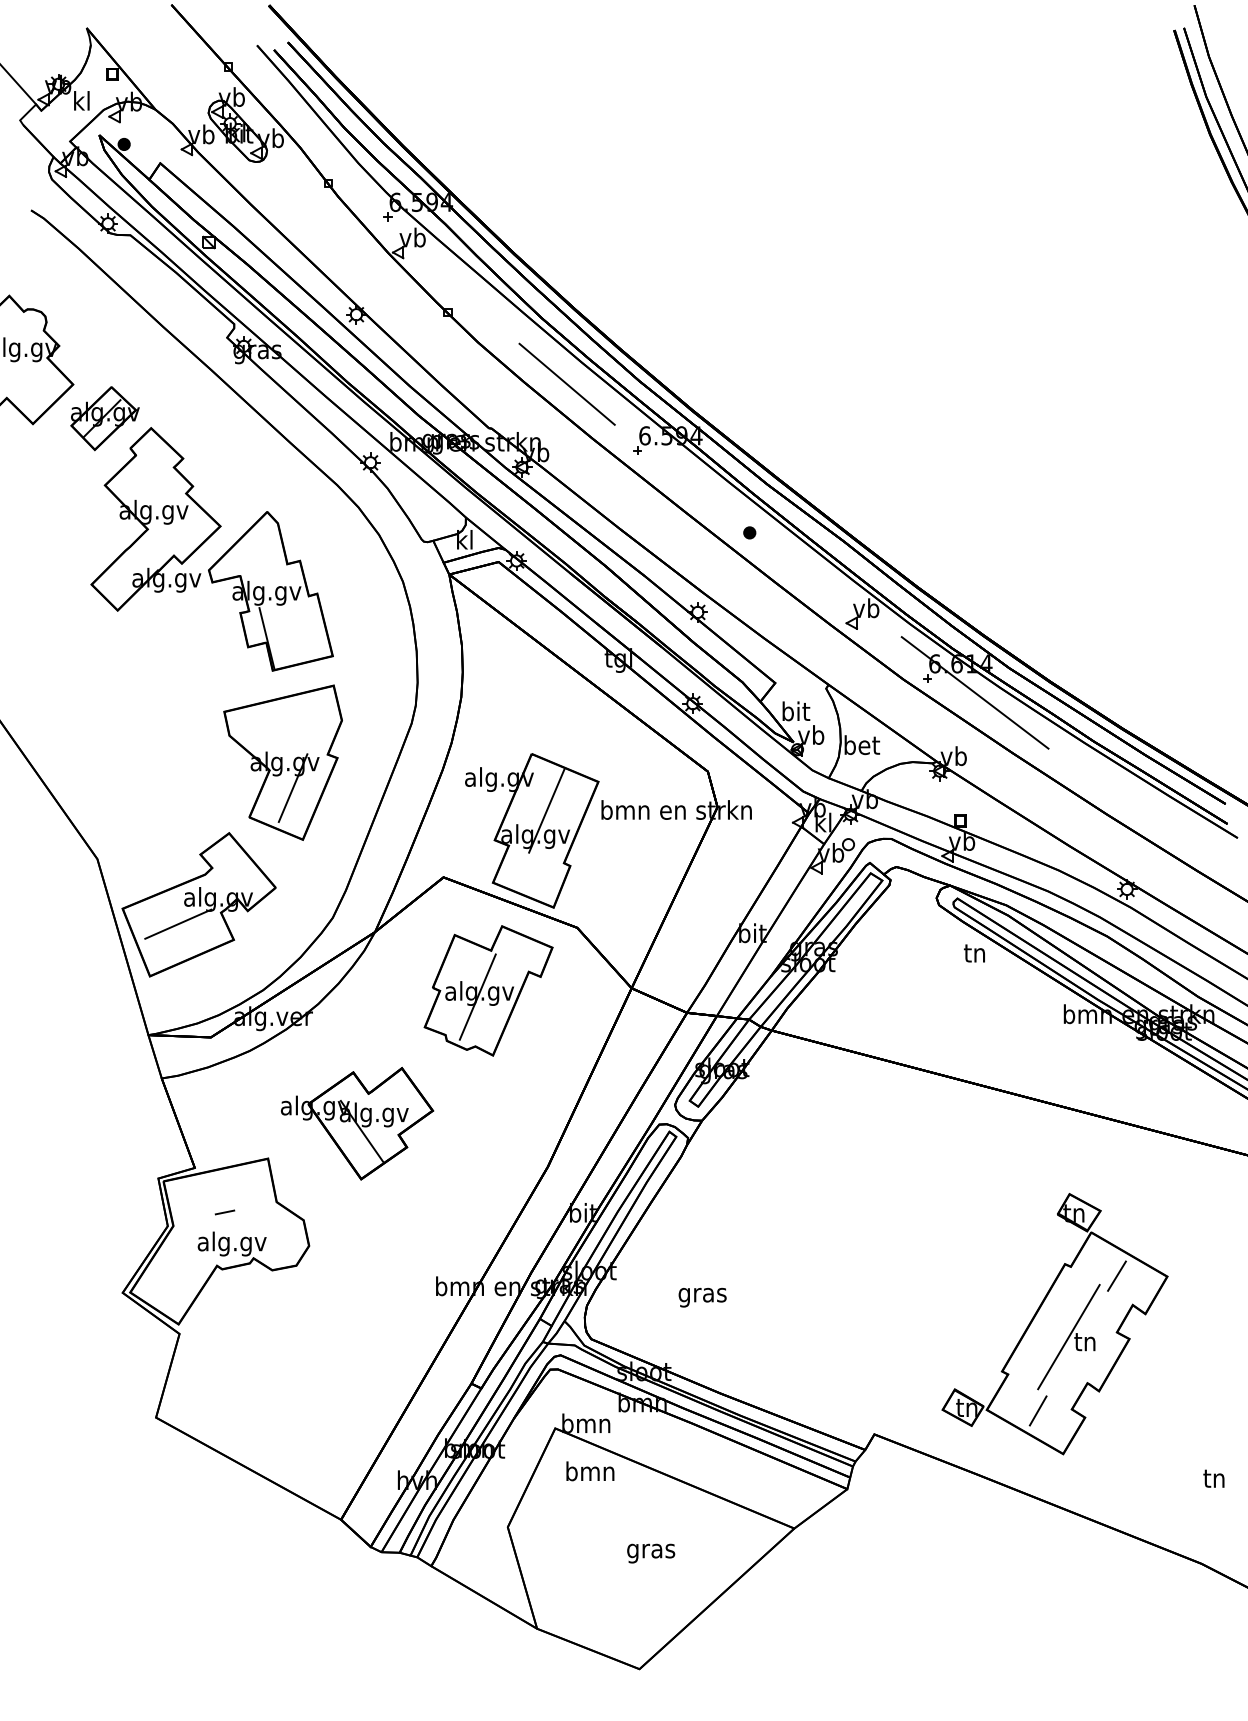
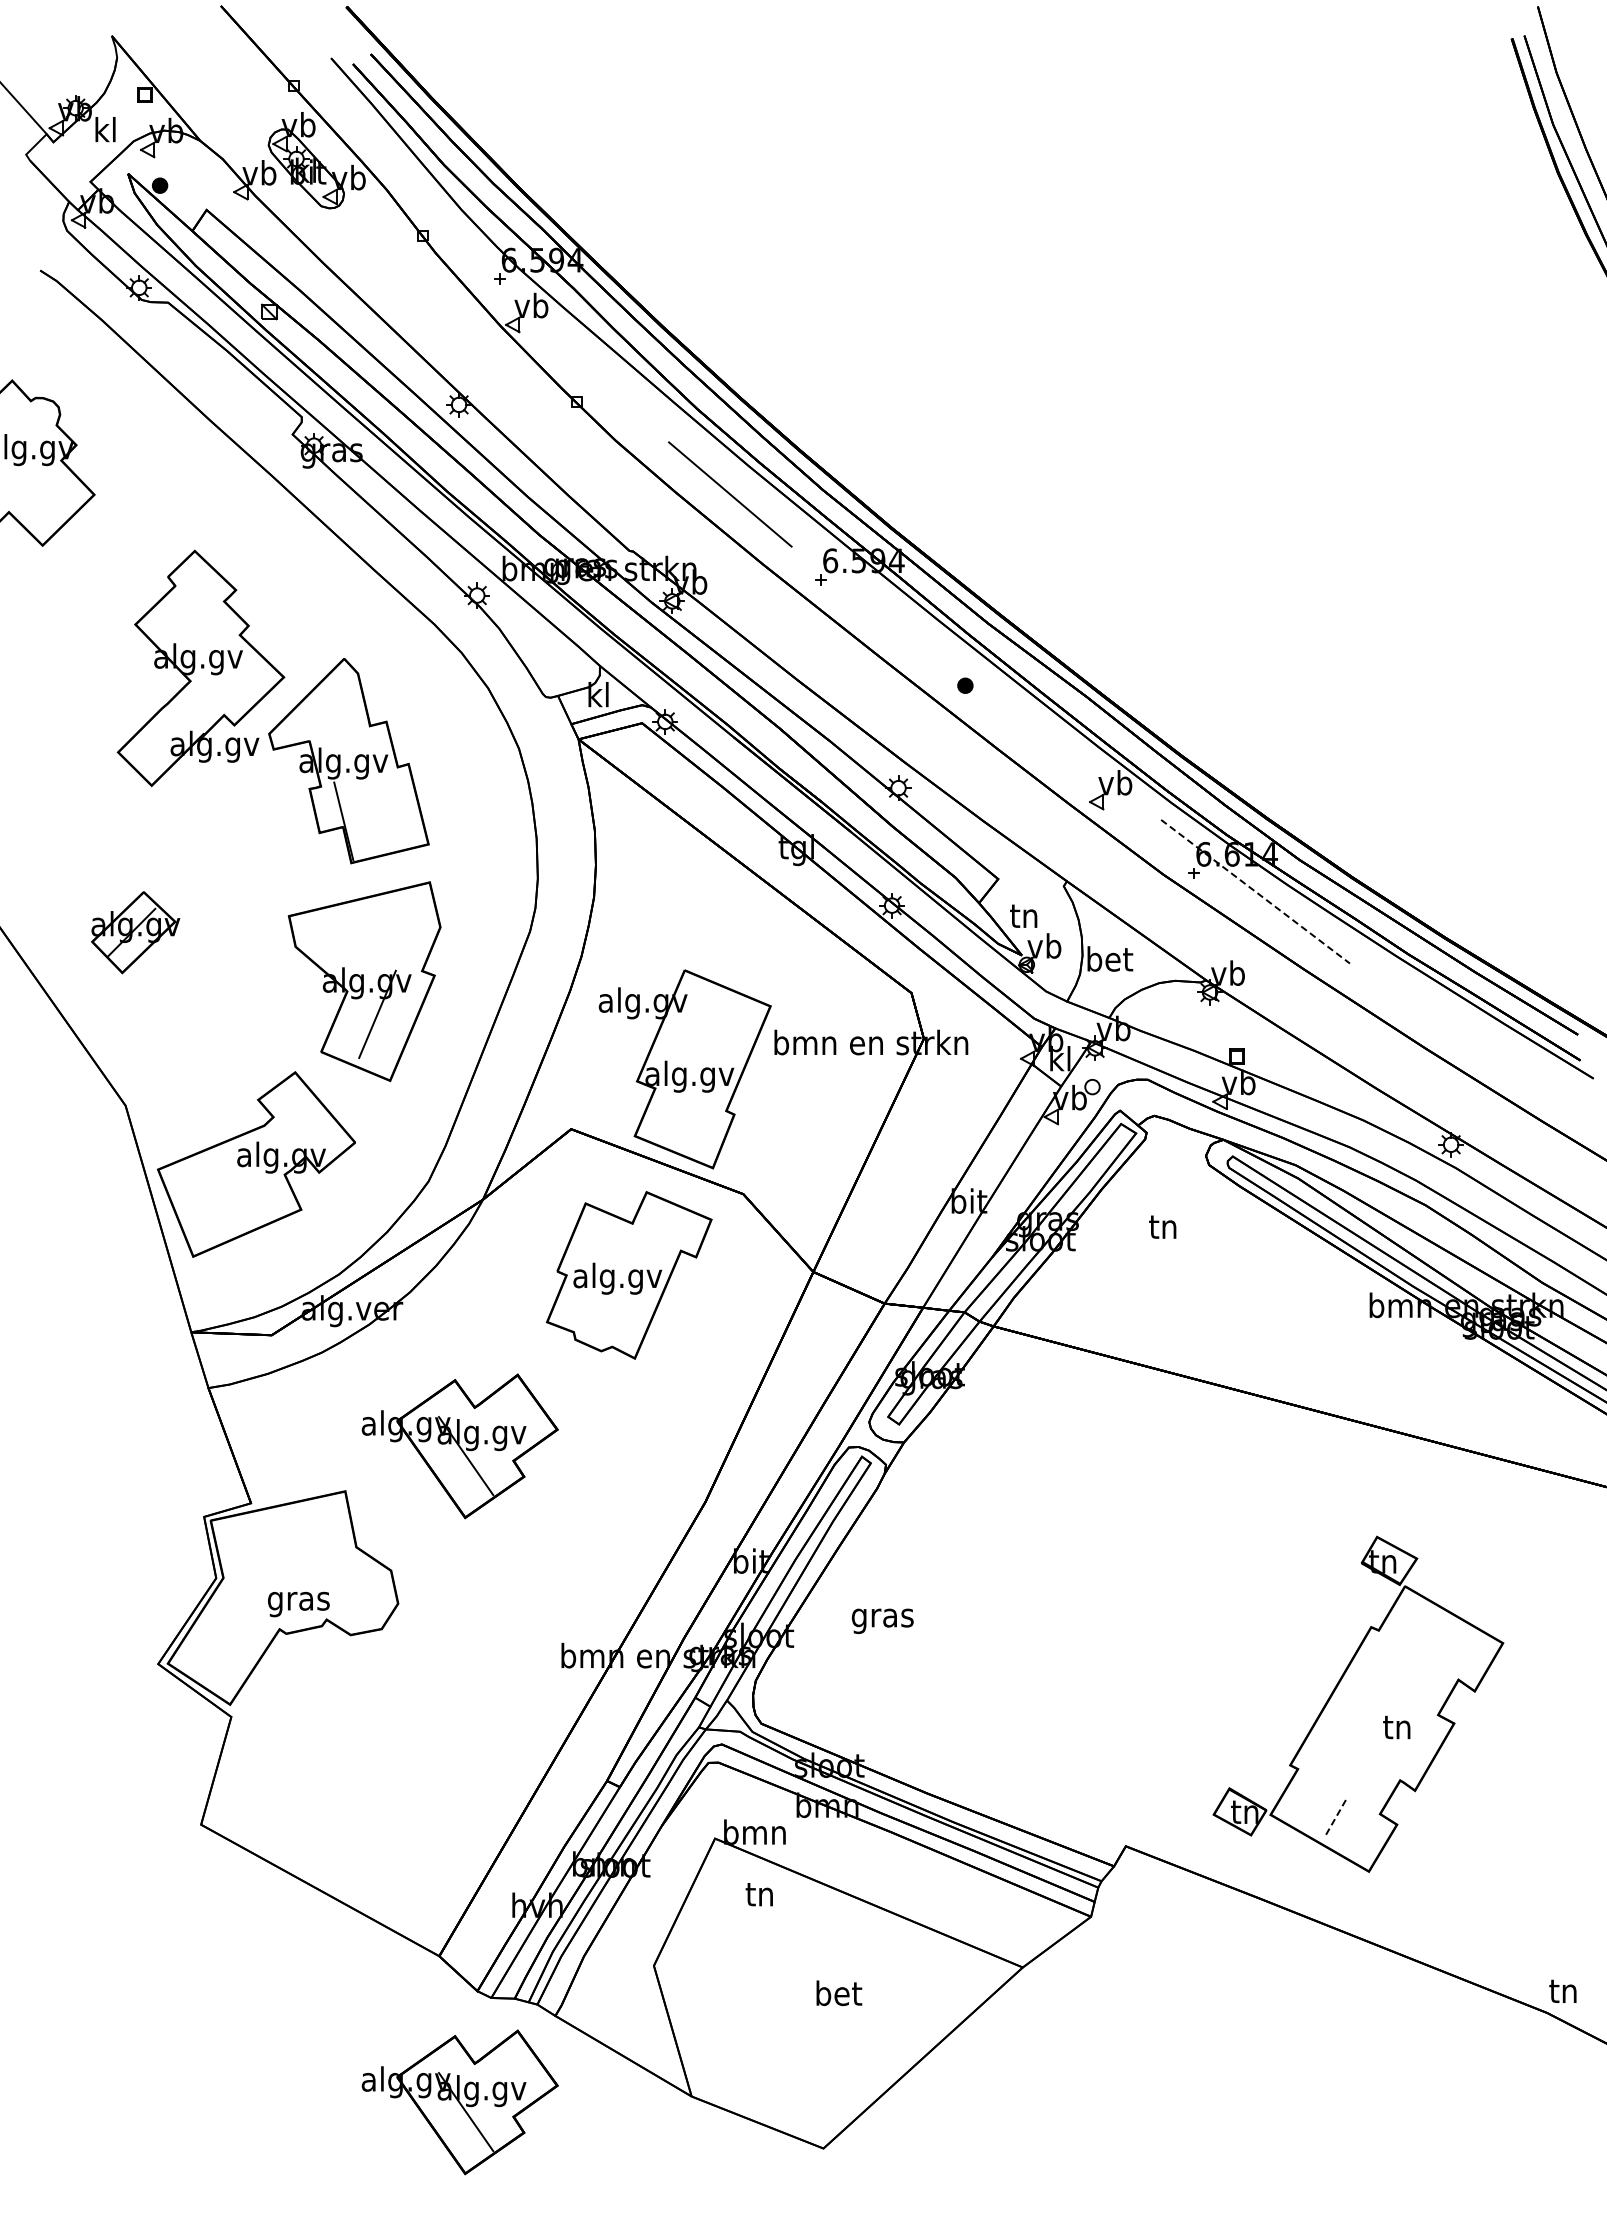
part: (105, 418) -> (135, 932), moved
line: (975, 692) -> (1255, 891), solid -> dashed
text: (796, 711) -> (1025, 915), bit -> tn
line: (546, 810) -> (703, 1043), removed
line: (178, 924) -> (229, 1189), removed
text: (974, 952) -> (1162, 1226), moved
line: (477, 997) -> (615, 1283), removed
line: (224, 1212) -> (289, 1560), removed
text: (231, 1244) -> (298, 1601), alg.gv -> gras
line: (1116, 1276) -> (1437, 1642), removed
text: (702, 1297) -> (882, 1620), moved
line: (1068, 1336) -> (1375, 1720), removed
line: (1038, 1410) -> (1336, 1815), solid -> dashed
text: (590, 1471) -> (760, 1893), bmn -> tn
text: (1213, 1478) -> (1562, 1990), moved
text: (651, 1551) -> (838, 1996), gras -> bet
part: (356, 1633) -> (459, 2102), added

